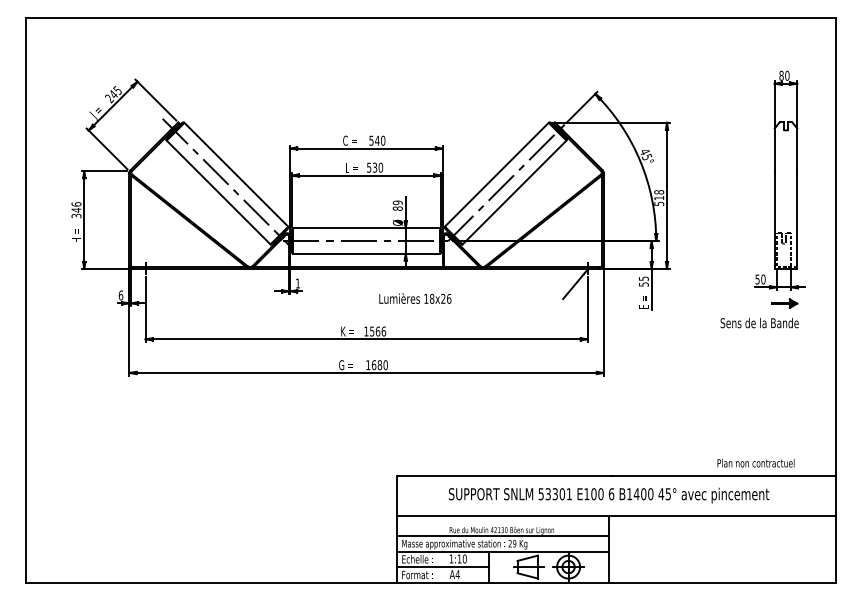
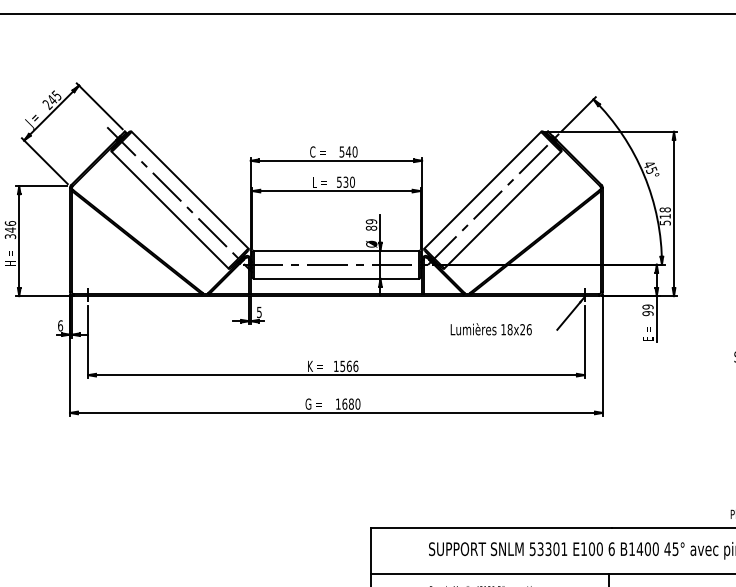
text: (643, 281) -> (647, 310), 55 -> 99
text: (297, 283) -> (258, 312), 1 -> 5
text: (415, 298) -> (491, 329), moved

